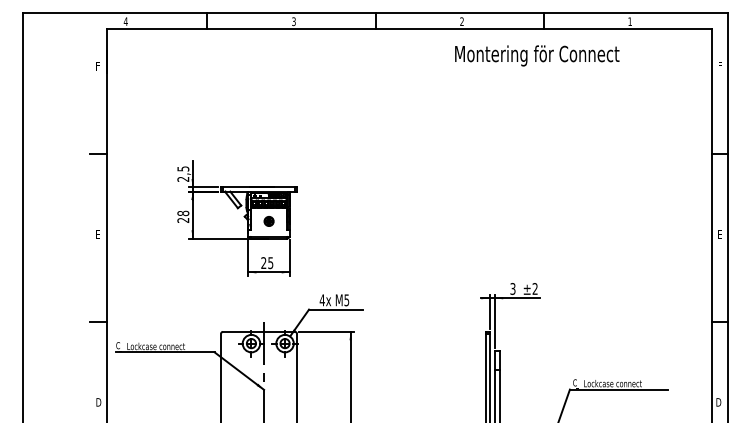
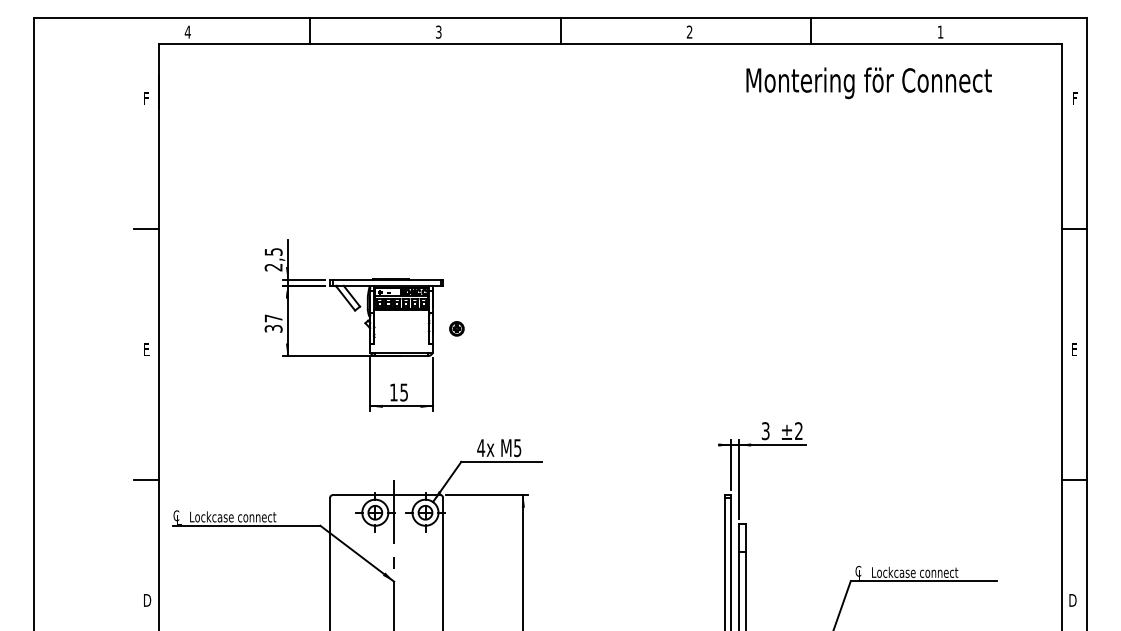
text: (537, 55) -> (869, 82), moved
text: (183, 216) -> (273, 322), 28 -> 37
part: (268, 221) -> (456, 328), moved
text: (263, 262) -> (393, 391), 25 -> 15

